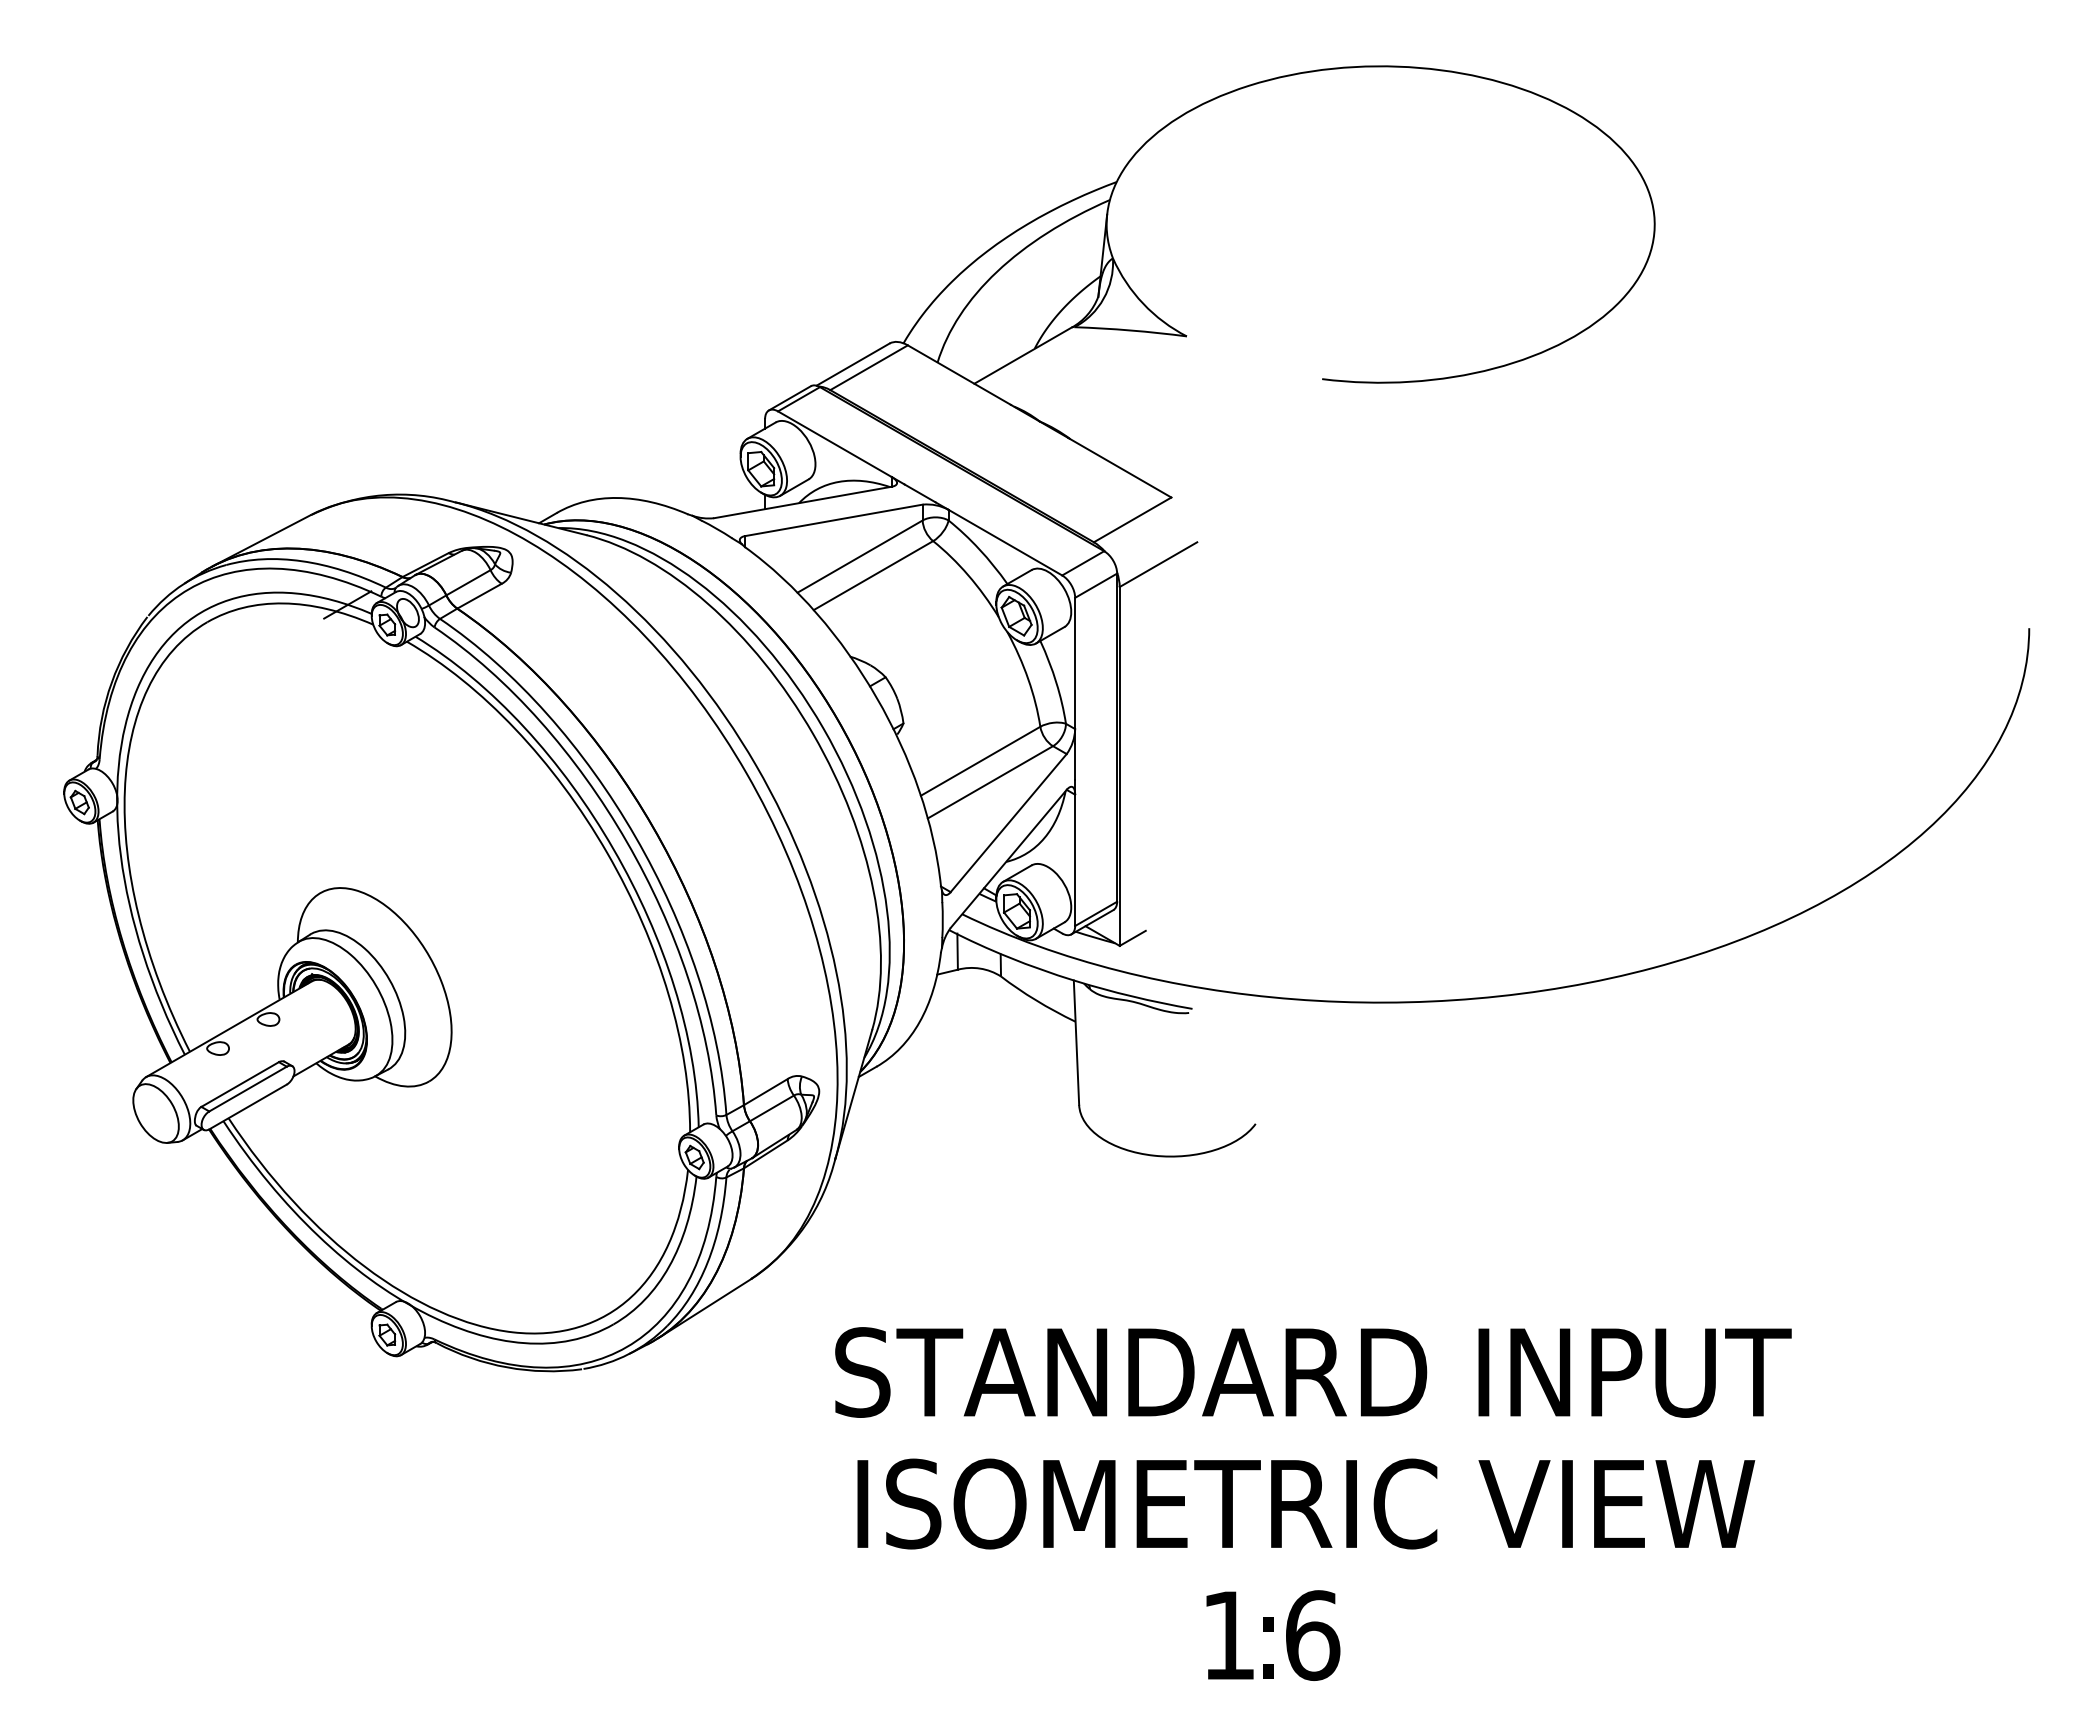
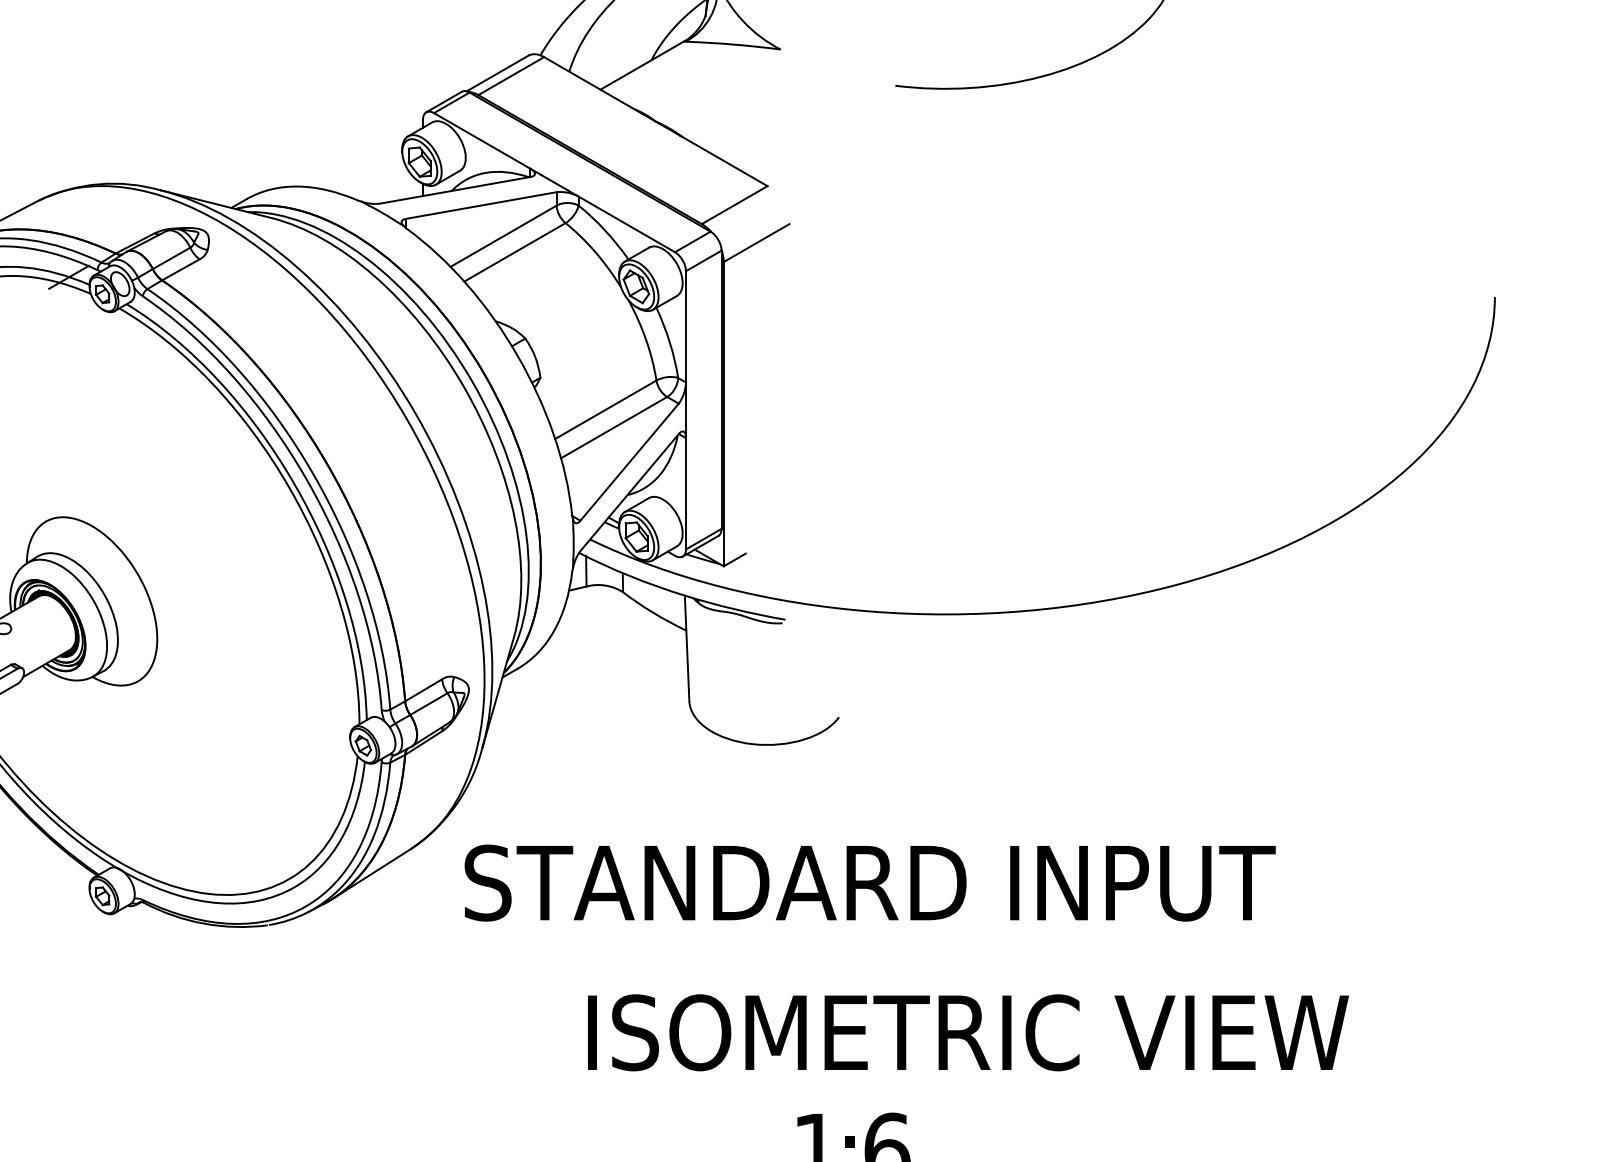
text: (1313, 1372) -> (870, 883), moved
text: (1306, 1503) -> (968, 1032), moved

